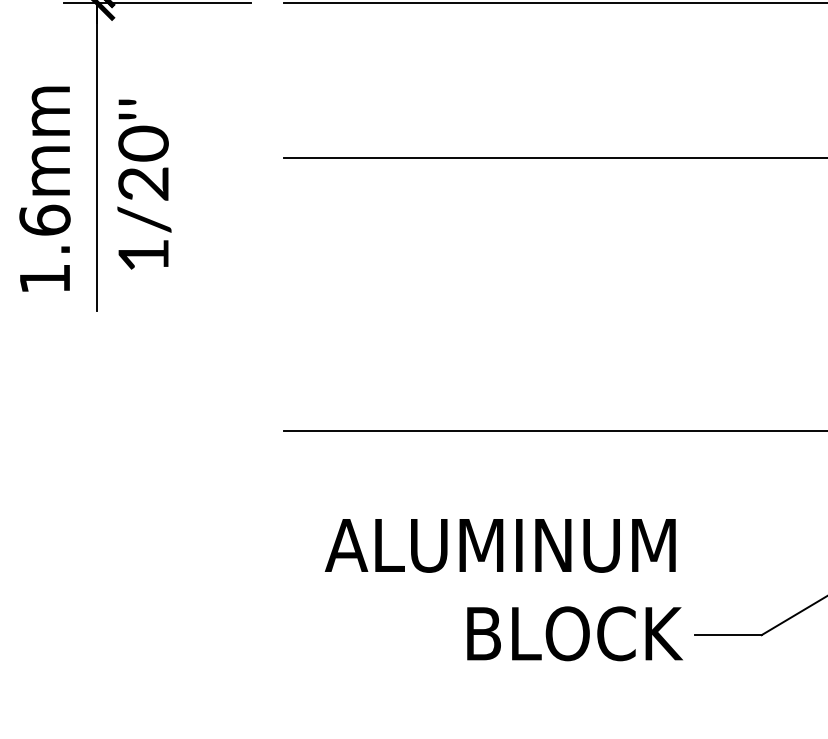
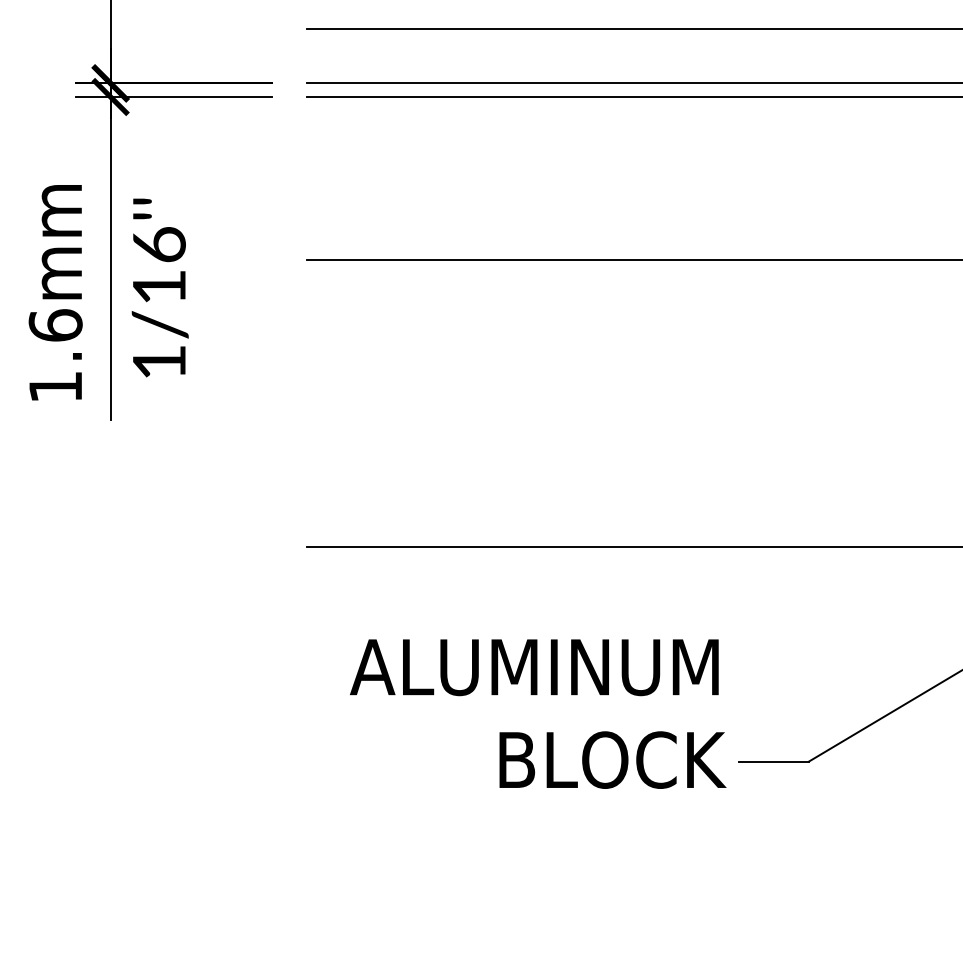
text: (142, 163) -> (158, 265), 1/20''\f] -> 1/16''\f]

